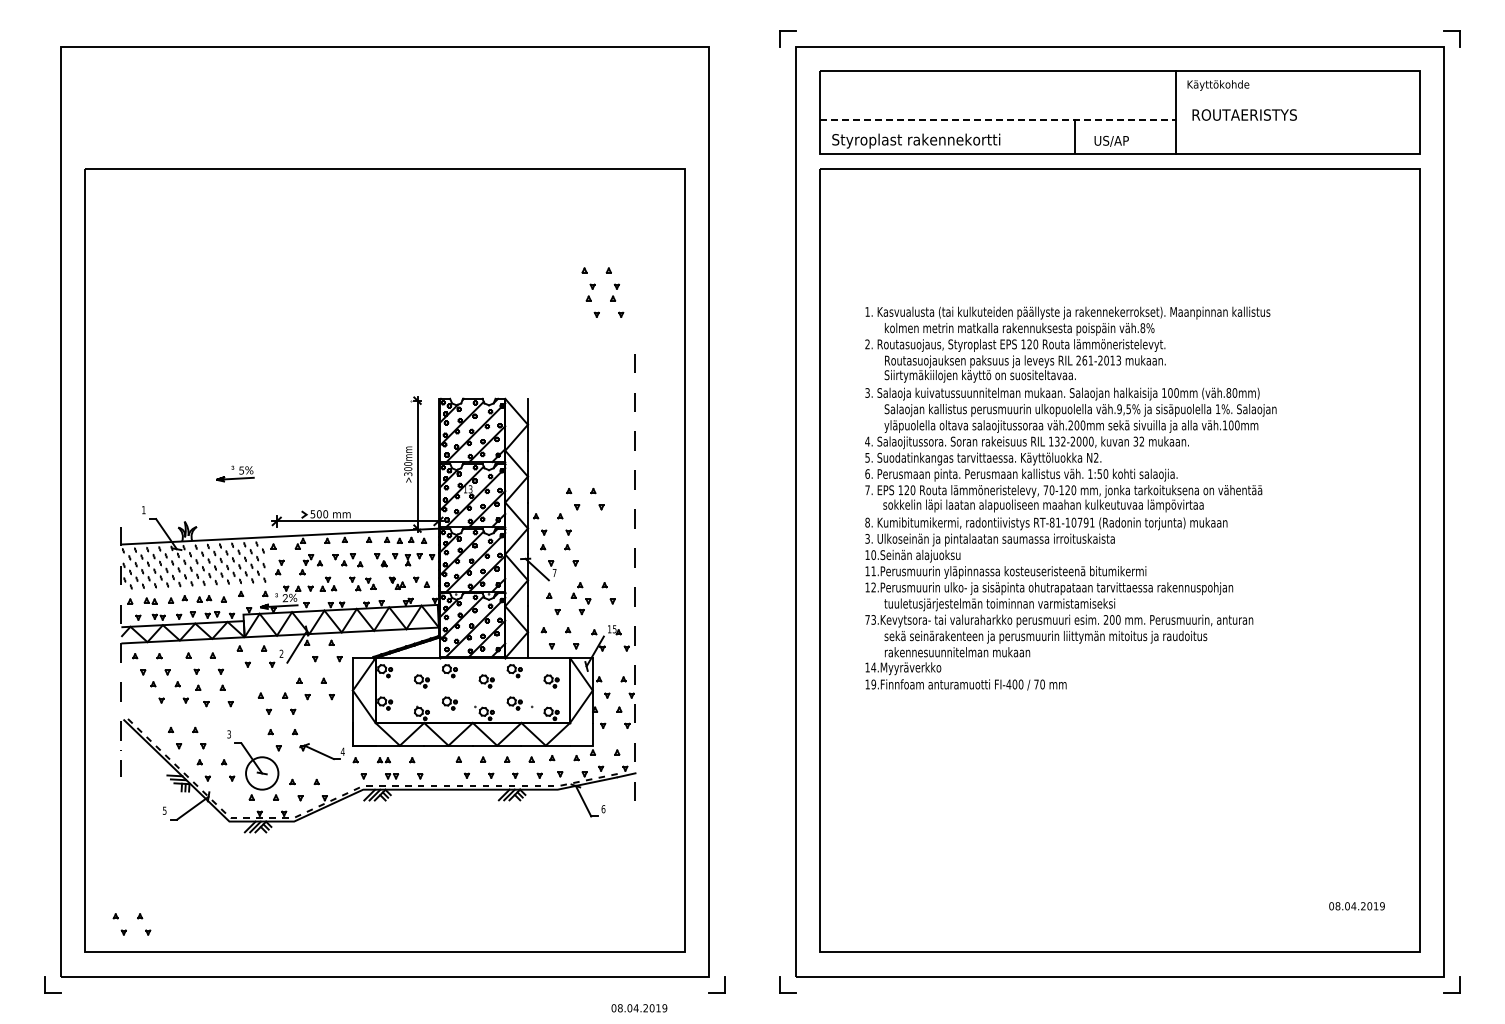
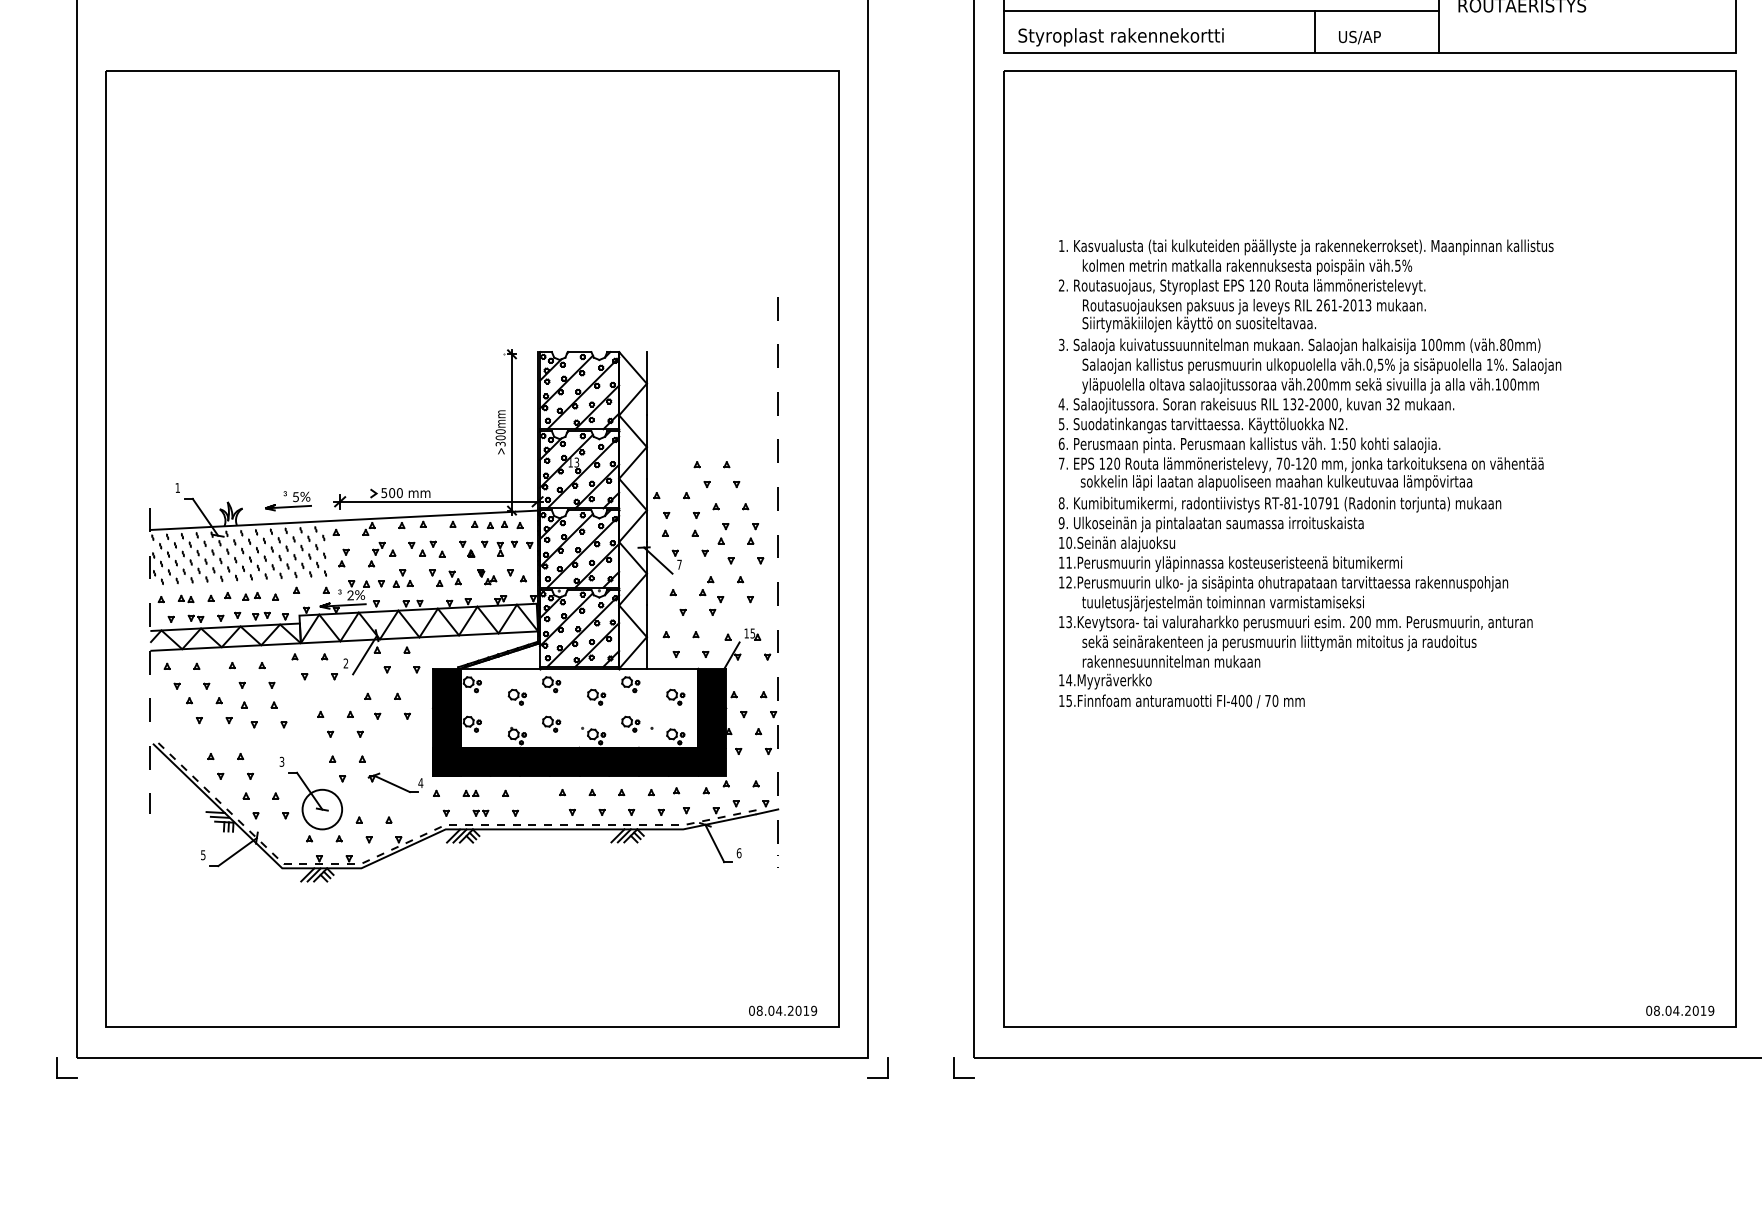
line: (998, 119) -> (1221, 10), dashed -> solid
part: (594, 287) -> (728, 527), moved
text: (1142, 328) -> (1397, 266), väh.8% -> väh.5%
text: (1119, 409) -> (1369, 365), väh.9,5% -> väh.0,5%
part: (235, 473) -> (288, 500), moved
text: (867, 538) -> (1061, 522), 3. -> 9.
text: (867, 619) -> (1061, 621), 73.Kevytsora- -> 13.Kevytsora-
text: (873, 684) -> (1068, 700), 19.Finnfoam -> 15.Finnfoam
fill: (472, 701) -> (579, 721), added
text: (1356, 906) -> (1679, 1011), moved
part: (126, 929) -> (156, 1000), removed
text: (639, 1008) -> (783, 1011), moved

